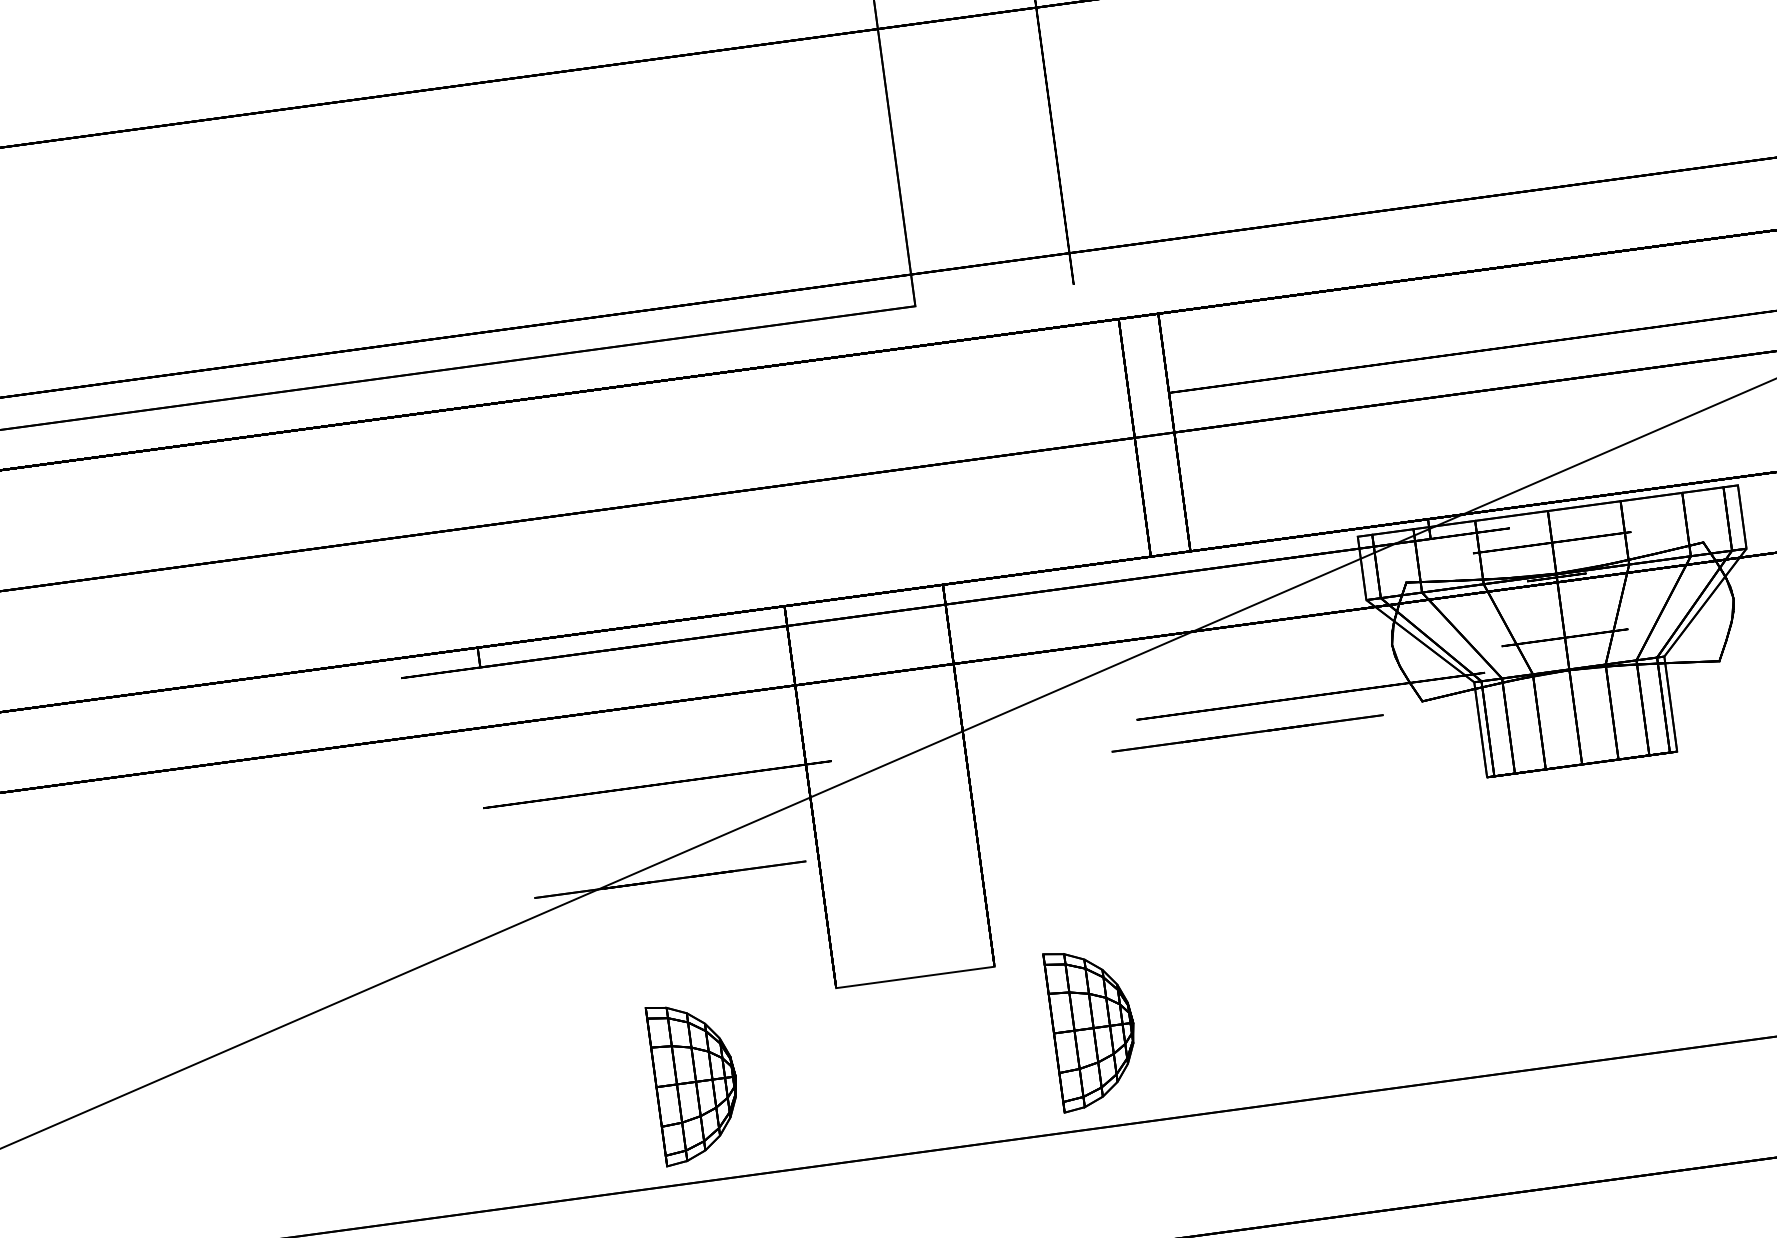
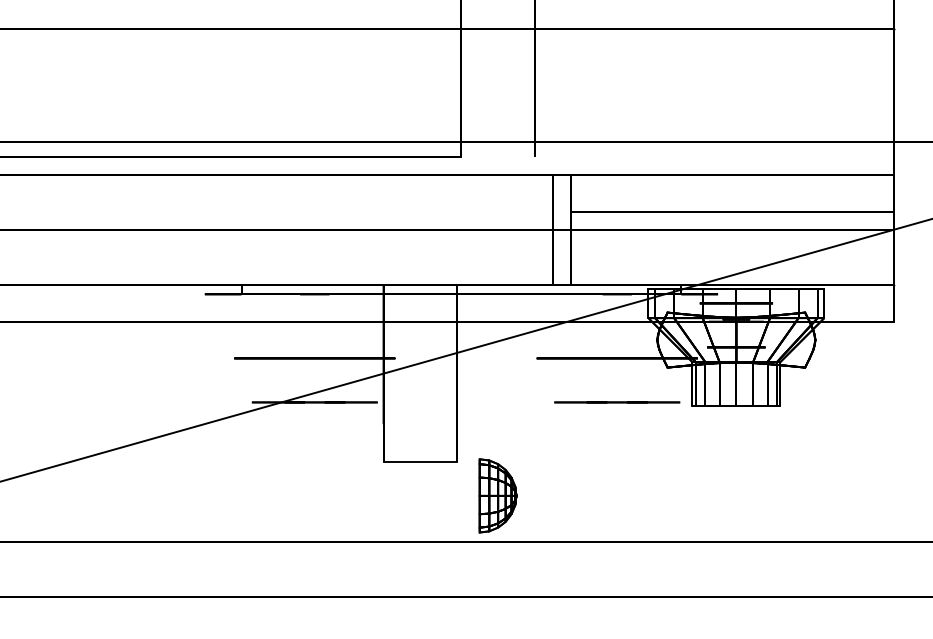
line: (1248, 733) -> (617, 402), moved
part: (694, 1081) -> (313, 495), removed

